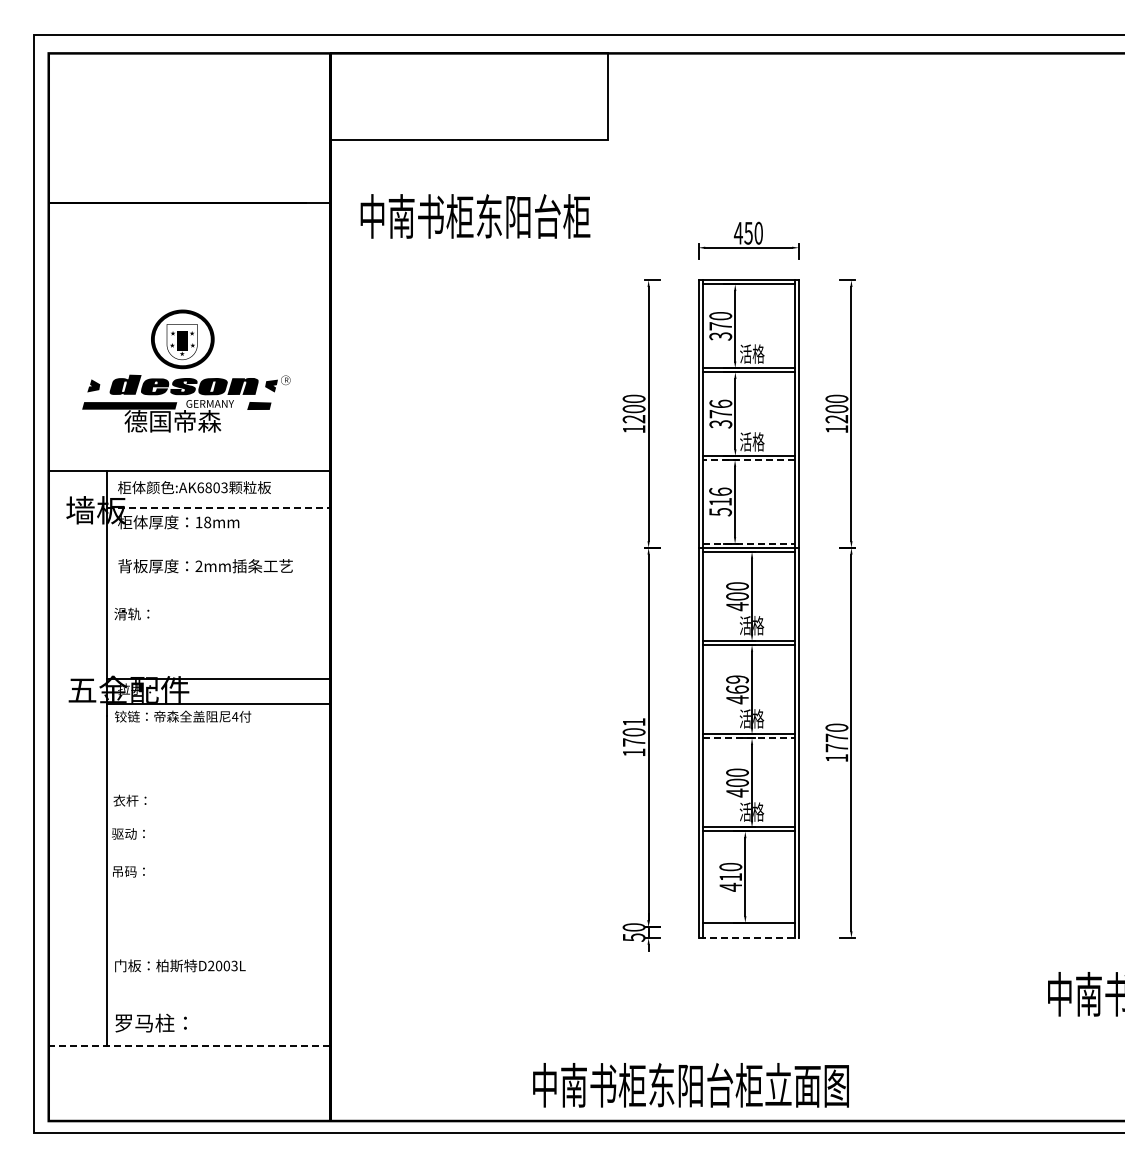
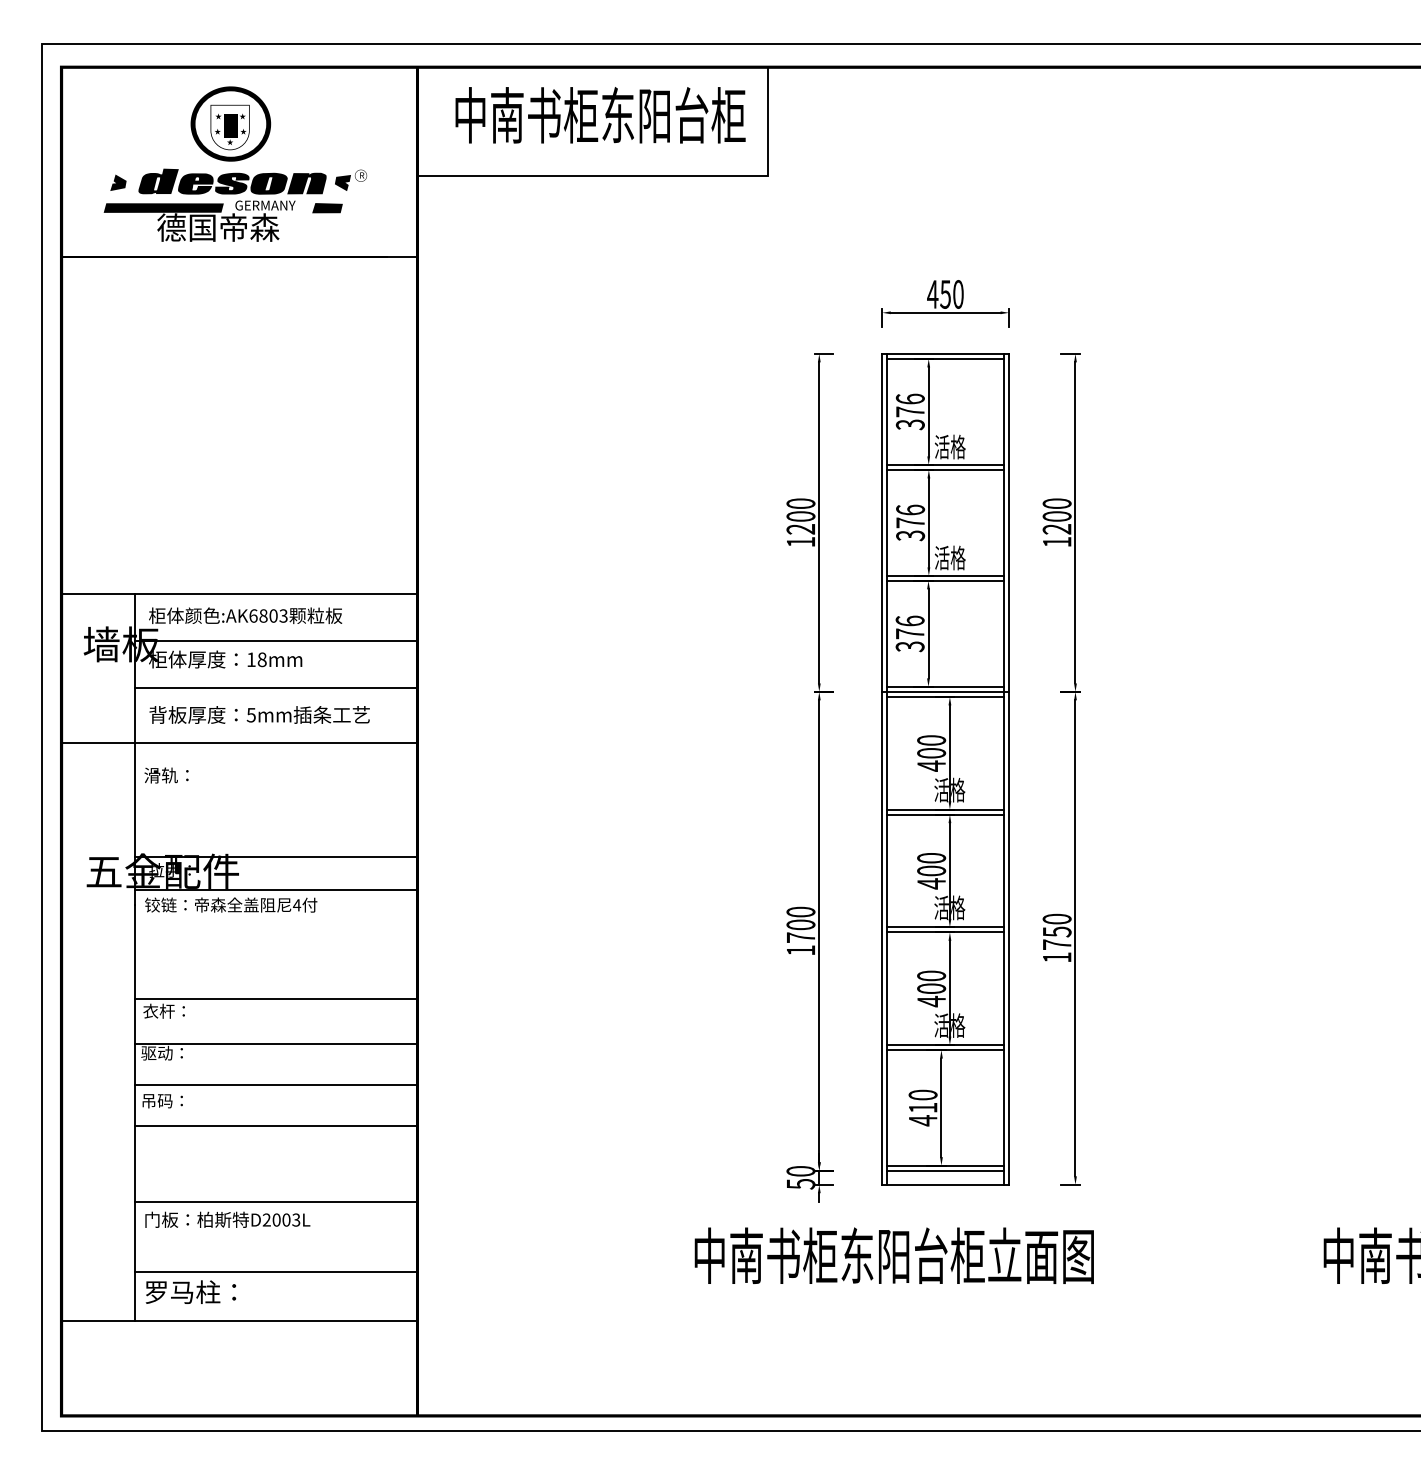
text: (475, 216) -> (600, 115), moved
text: (720, 315) -> (910, 398), 370 -> 376
text: (186, 370) -> (235, 163), moved
line: (748, 460) -> (945, 581), dashed -> solid
text: (720, 506) -> (910, 639), 516 -> 376
line: (218, 507) -> (275, 640), dashed -> solid
line: (749, 543) -> (946, 686), dashed -> solid
line: (218, 544) -> (275, 687), added
text: (198, 566) -> (250, 715), 2mm -> 5mm
line: (189, 588) -> (239, 743), added
text: (737, 684) -> (931, 864), 469 -> 400
text: (633, 722) -> (800, 912), 1701 -> 1700
text: (836, 737) -> (1056, 931), 1770 -> 1750
line: (749, 738) -> (946, 932), dashed -> solid
line: (218, 790) -> (275, 998), added
line: (218, 826) -> (275, 1043), added
line: (218, 859) -> (275, 1085), added
line: (218, 891) -> (275, 1125), added
line: (748, 926) -> (945, 1170), added
line: (749, 938) -> (946, 1185), dashed -> solid
line: (218, 952) -> (275, 1202), added
line: (218, 1007) -> (275, 1272), added
line: (189, 1045) -> (239, 1320), dashed -> solid
text: (690, 1085) -> (893, 1256), moved

